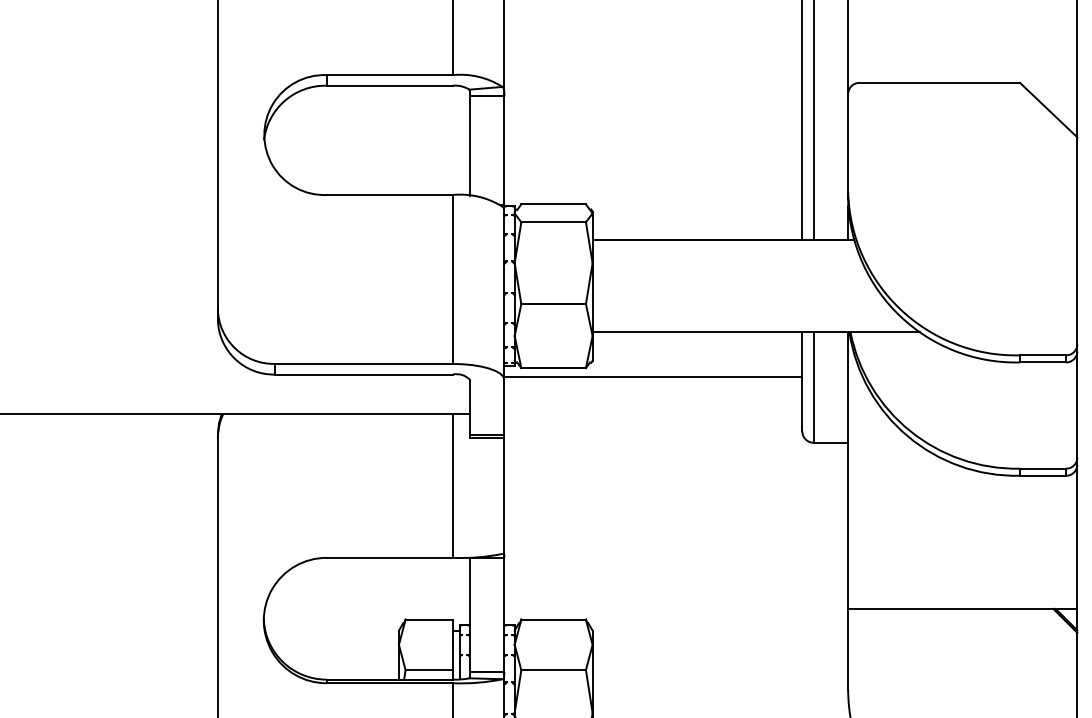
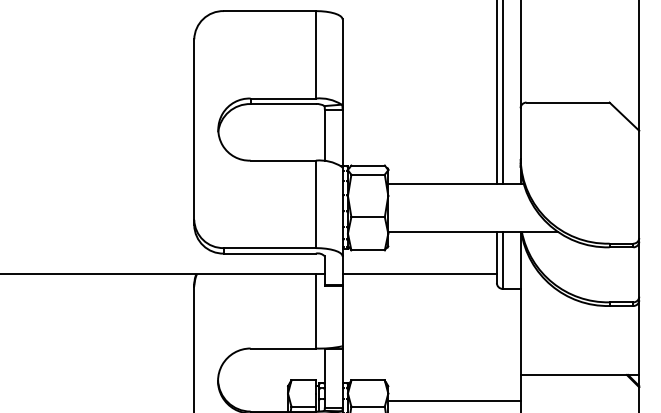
line: (652, 378) -> (419, 274), moved
line: (720, 660) -> (454, 401), added

